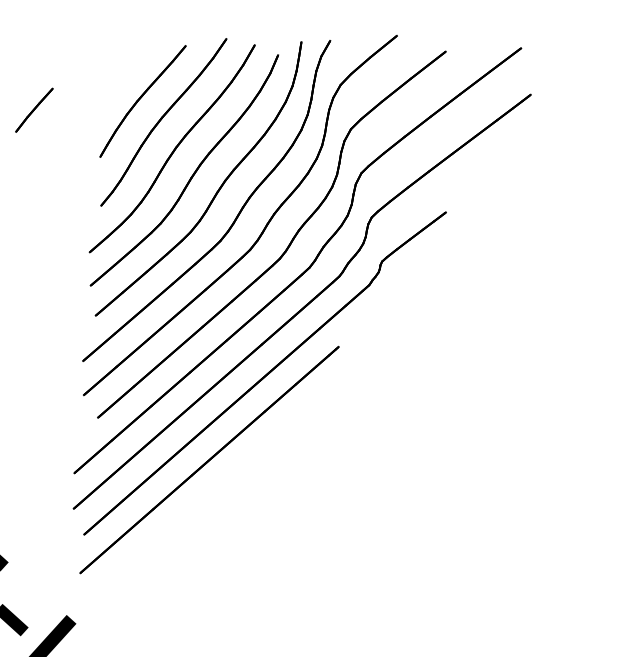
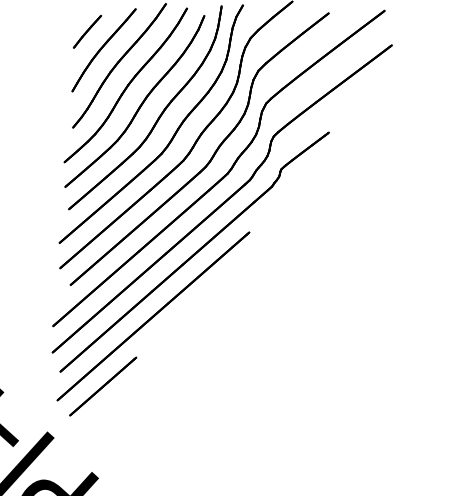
line: (34, 109) -> (87, 31), moved
line: (142, 554) -> (103, 386), added

